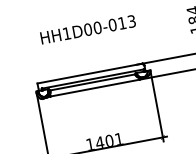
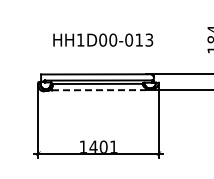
text: (88, 29) -> (103, 39), moved
line: (95, 88) -> (99, 90), solid -> dashed

